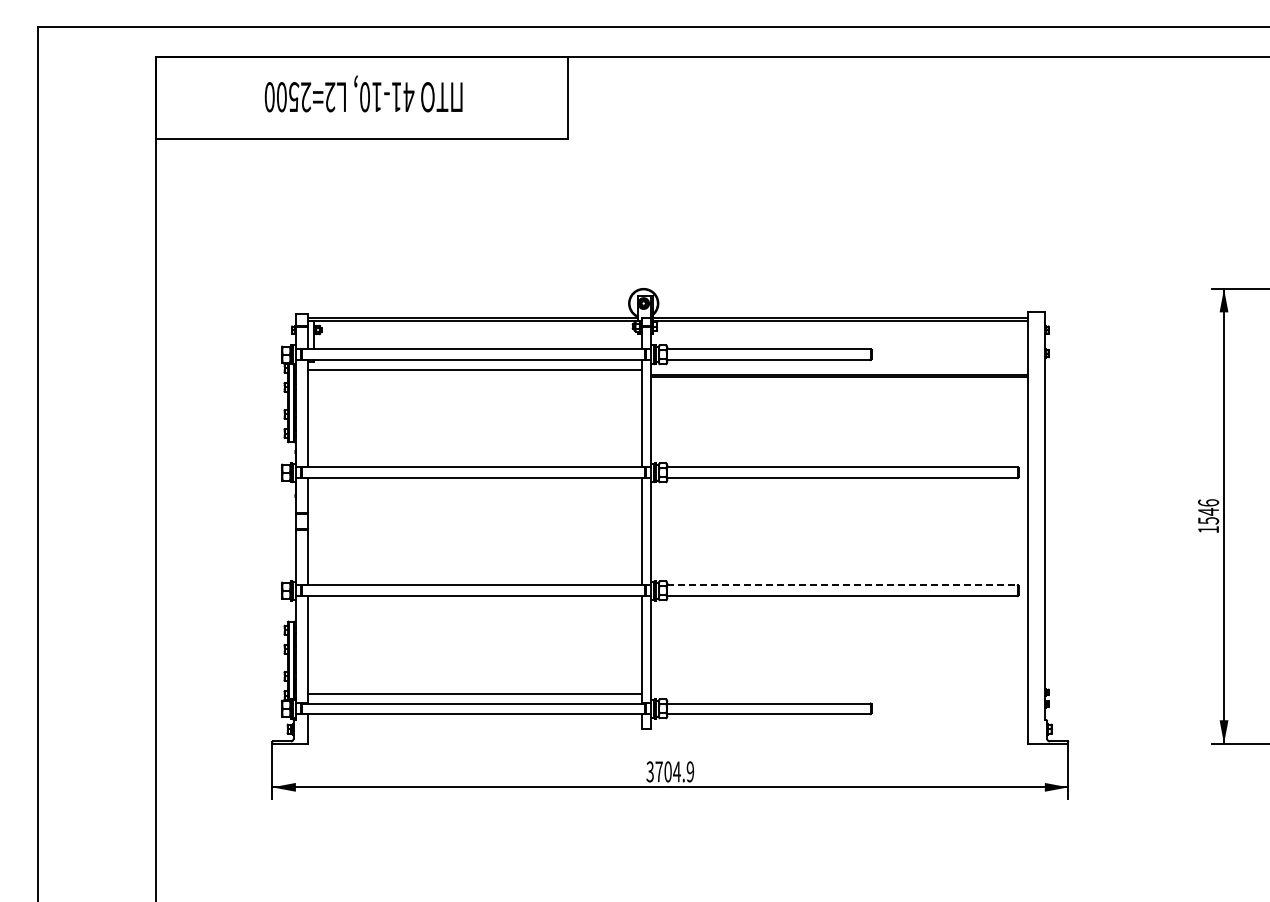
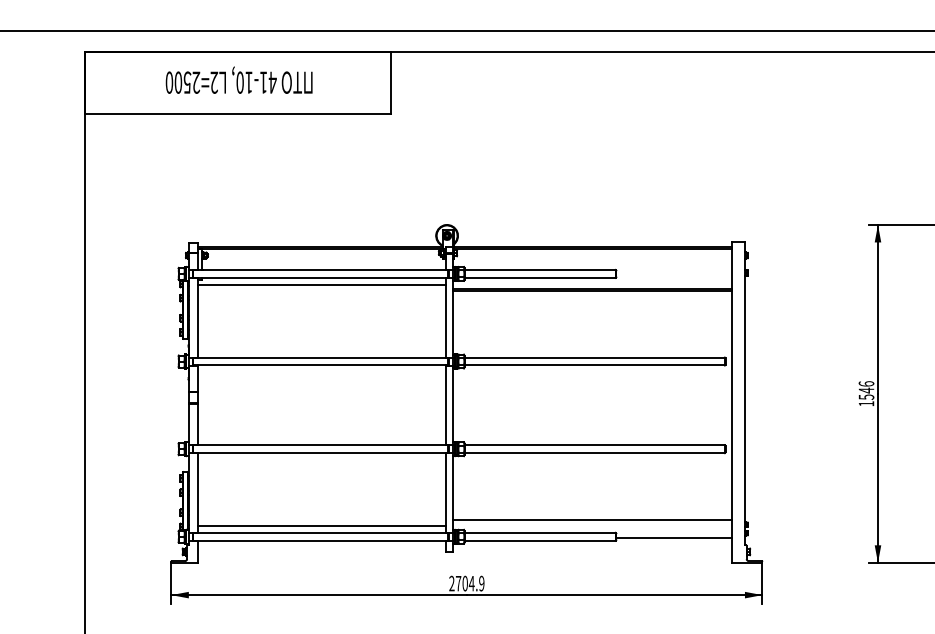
line: (843, 585) -> (595, 445), dashed -> solid
line: (839, 686) -> (592, 520), added
line: (949, 709) -> (674, 537), added
text: (649, 771) -> (451, 583), 3704.9 -> 2704.9

